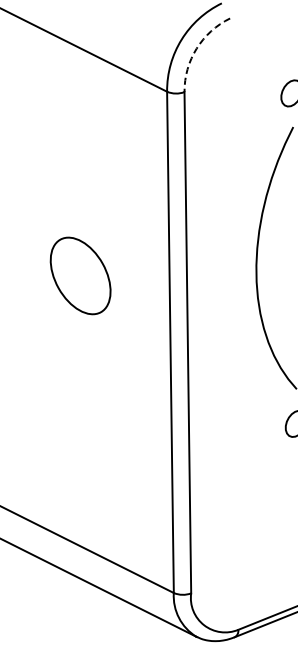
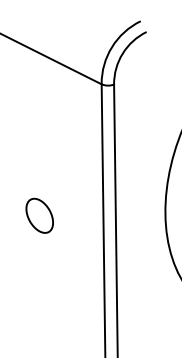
arc: (196, 48) -> (122, 53), dashed -> solid
part: (79, 275) -> (39, 215), size x0.62

